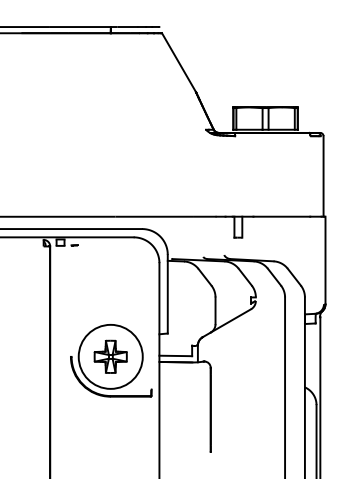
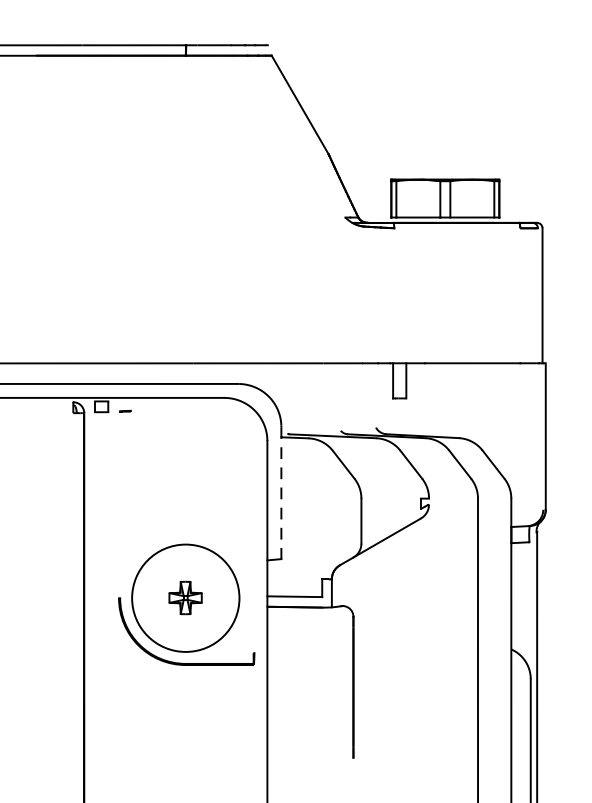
line: (167, 294) -> (280, 493), solid -> dashed
part: (110, 356) -> (185, 597), size x0.6

